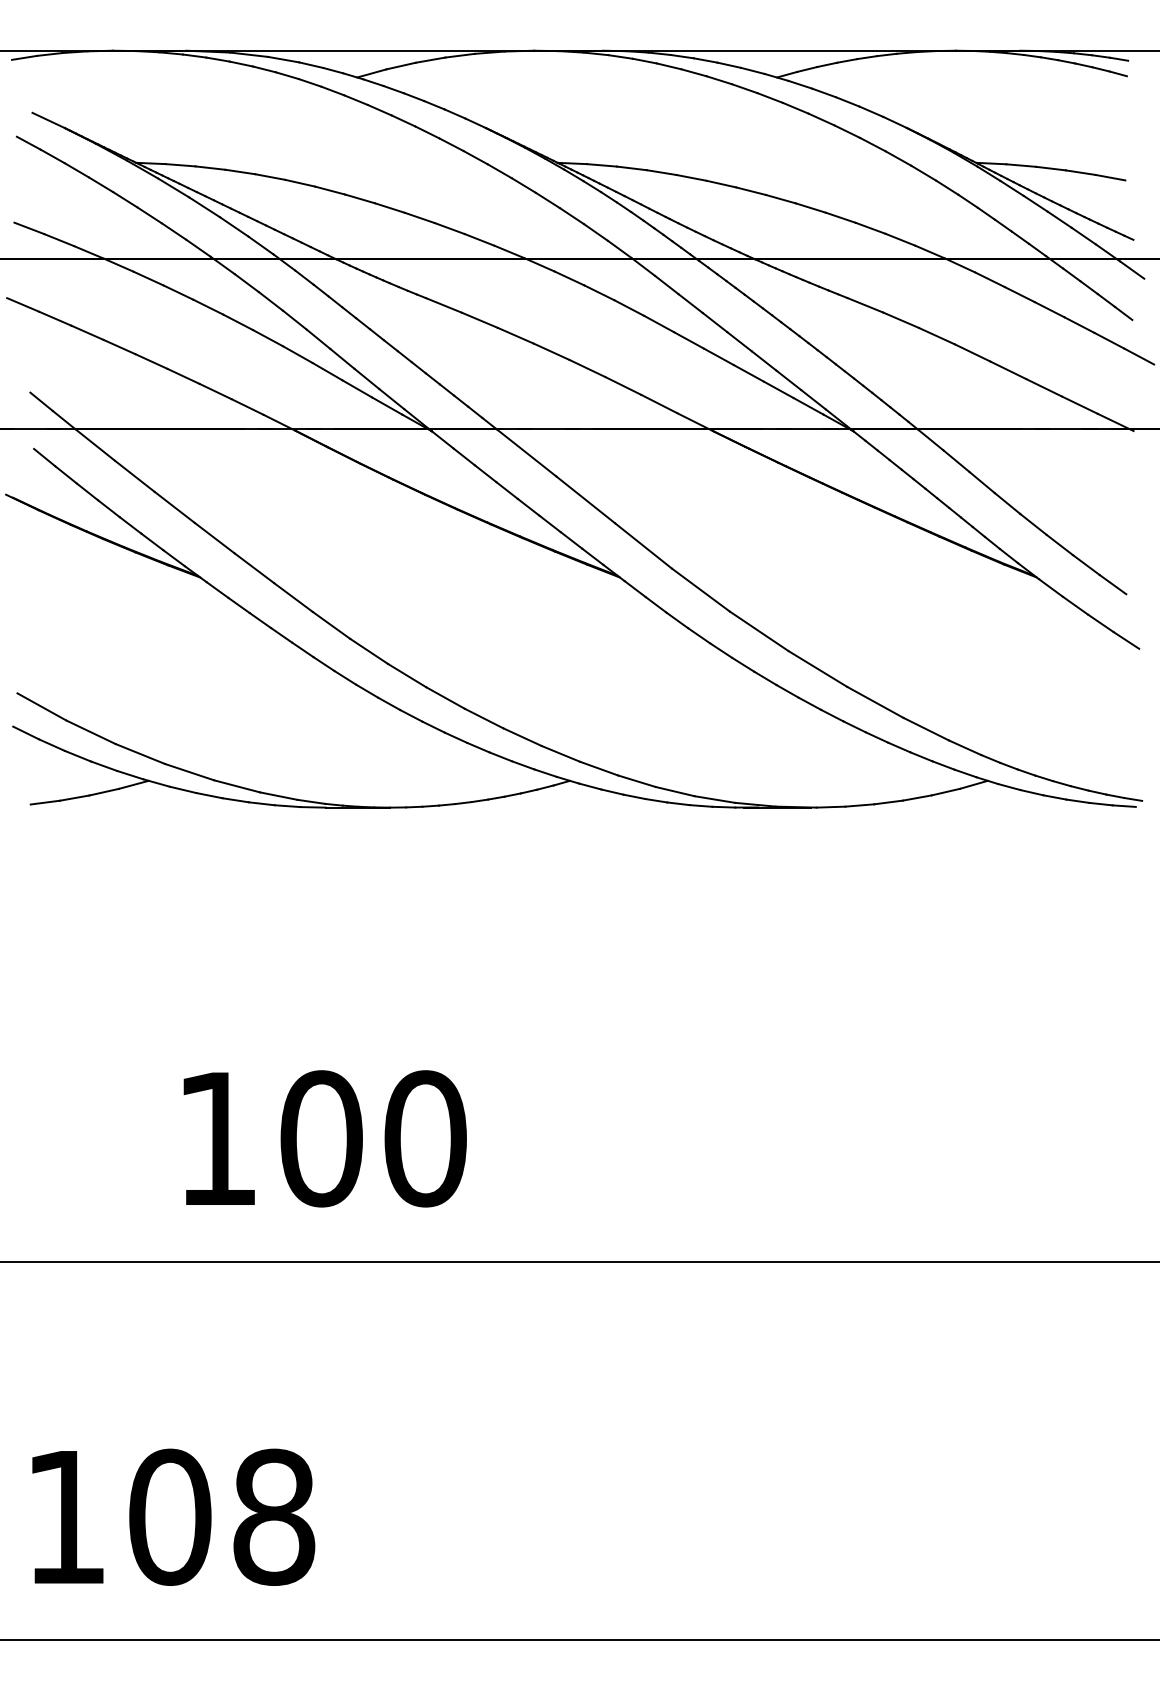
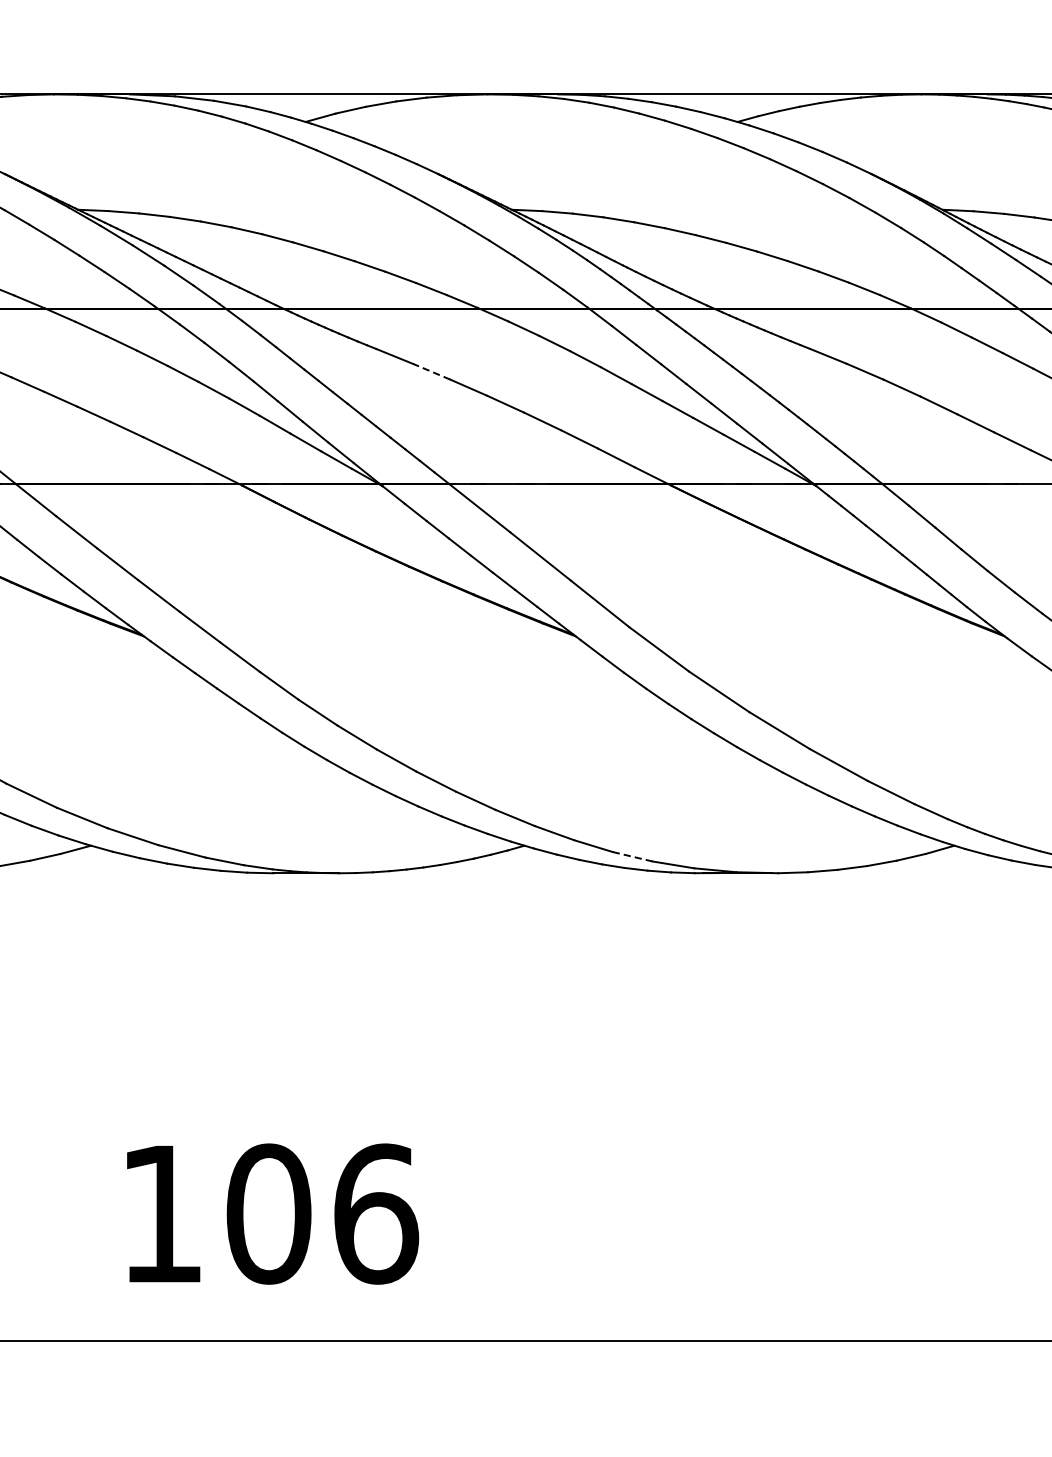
line: (479, 320) -> (431, 372), solid -> dashed
line: (675, 791) -> (633, 856), solid -> dashed
text: (425, 1138) -> (375, 1213), 100 -> 106

